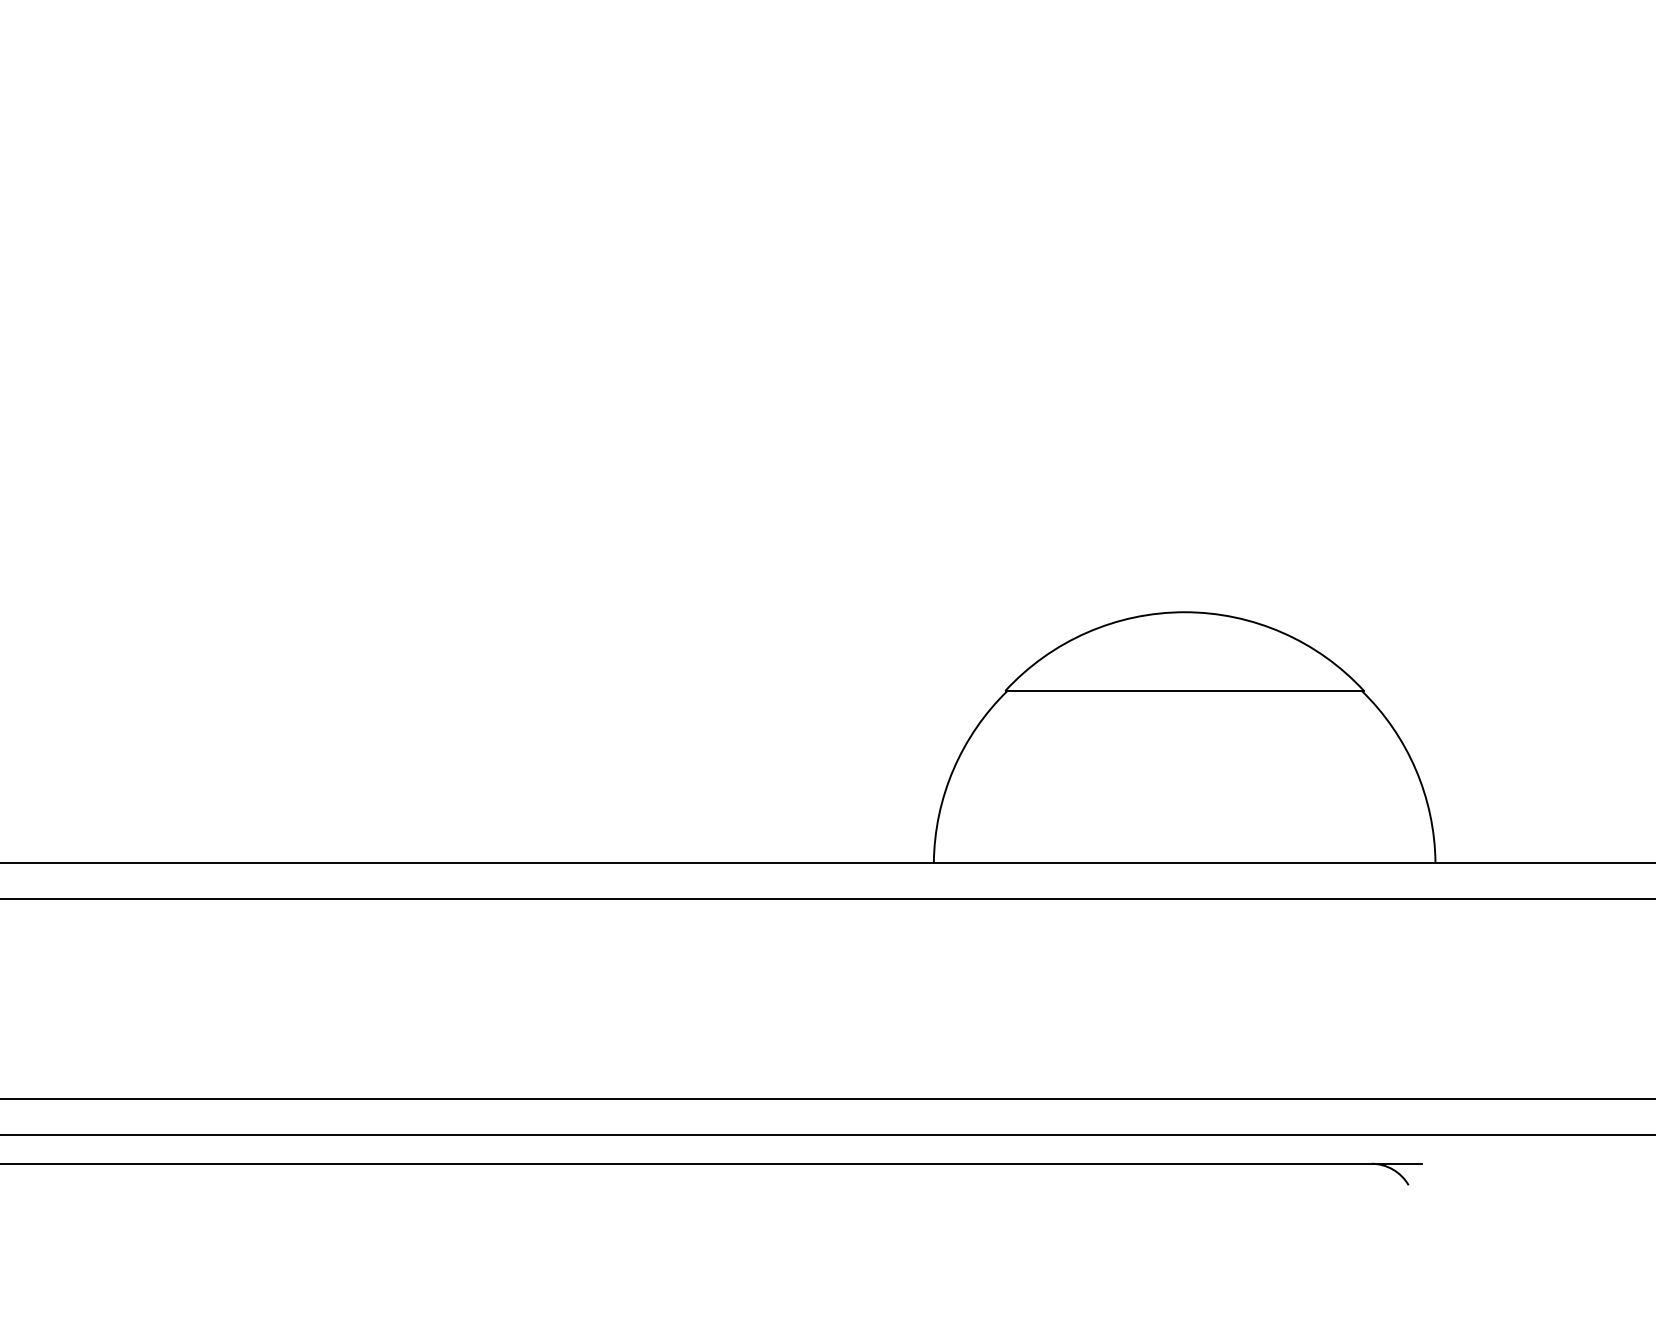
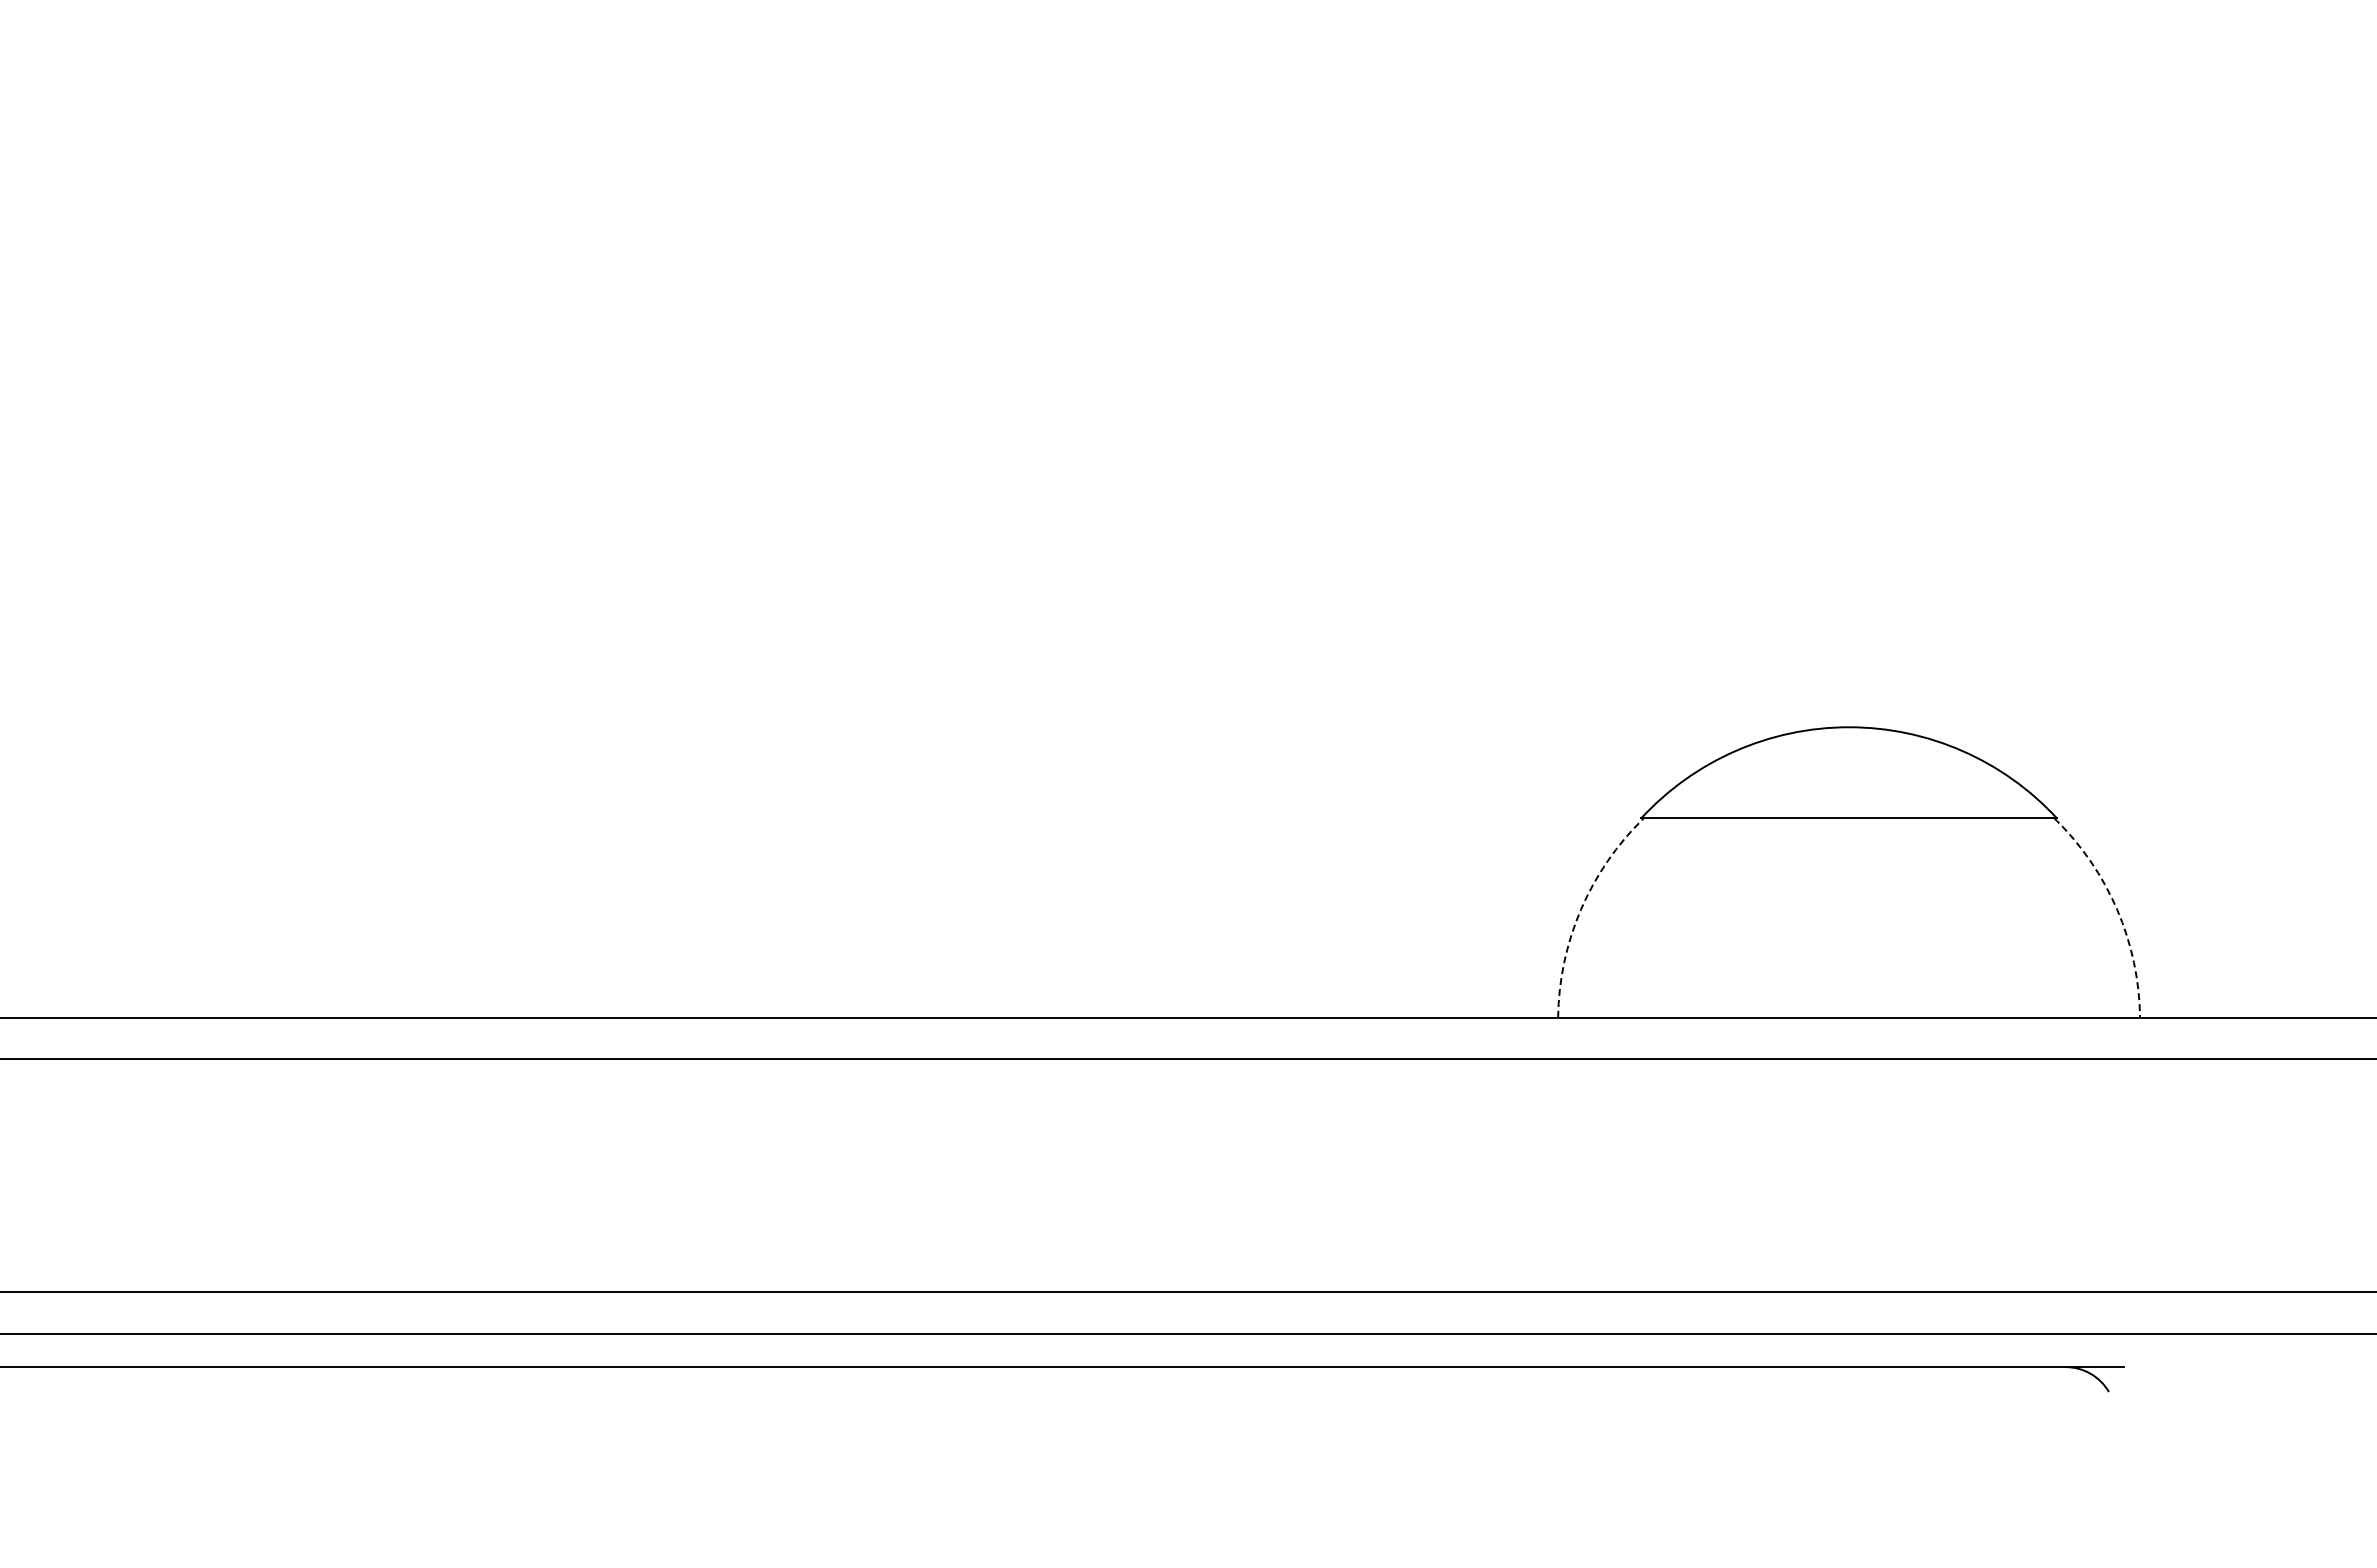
arc: (954, 769) -> (1581, 909), solid -> dashed
arc: (1416, 769) -> (2117, 909), solid -> dashed

